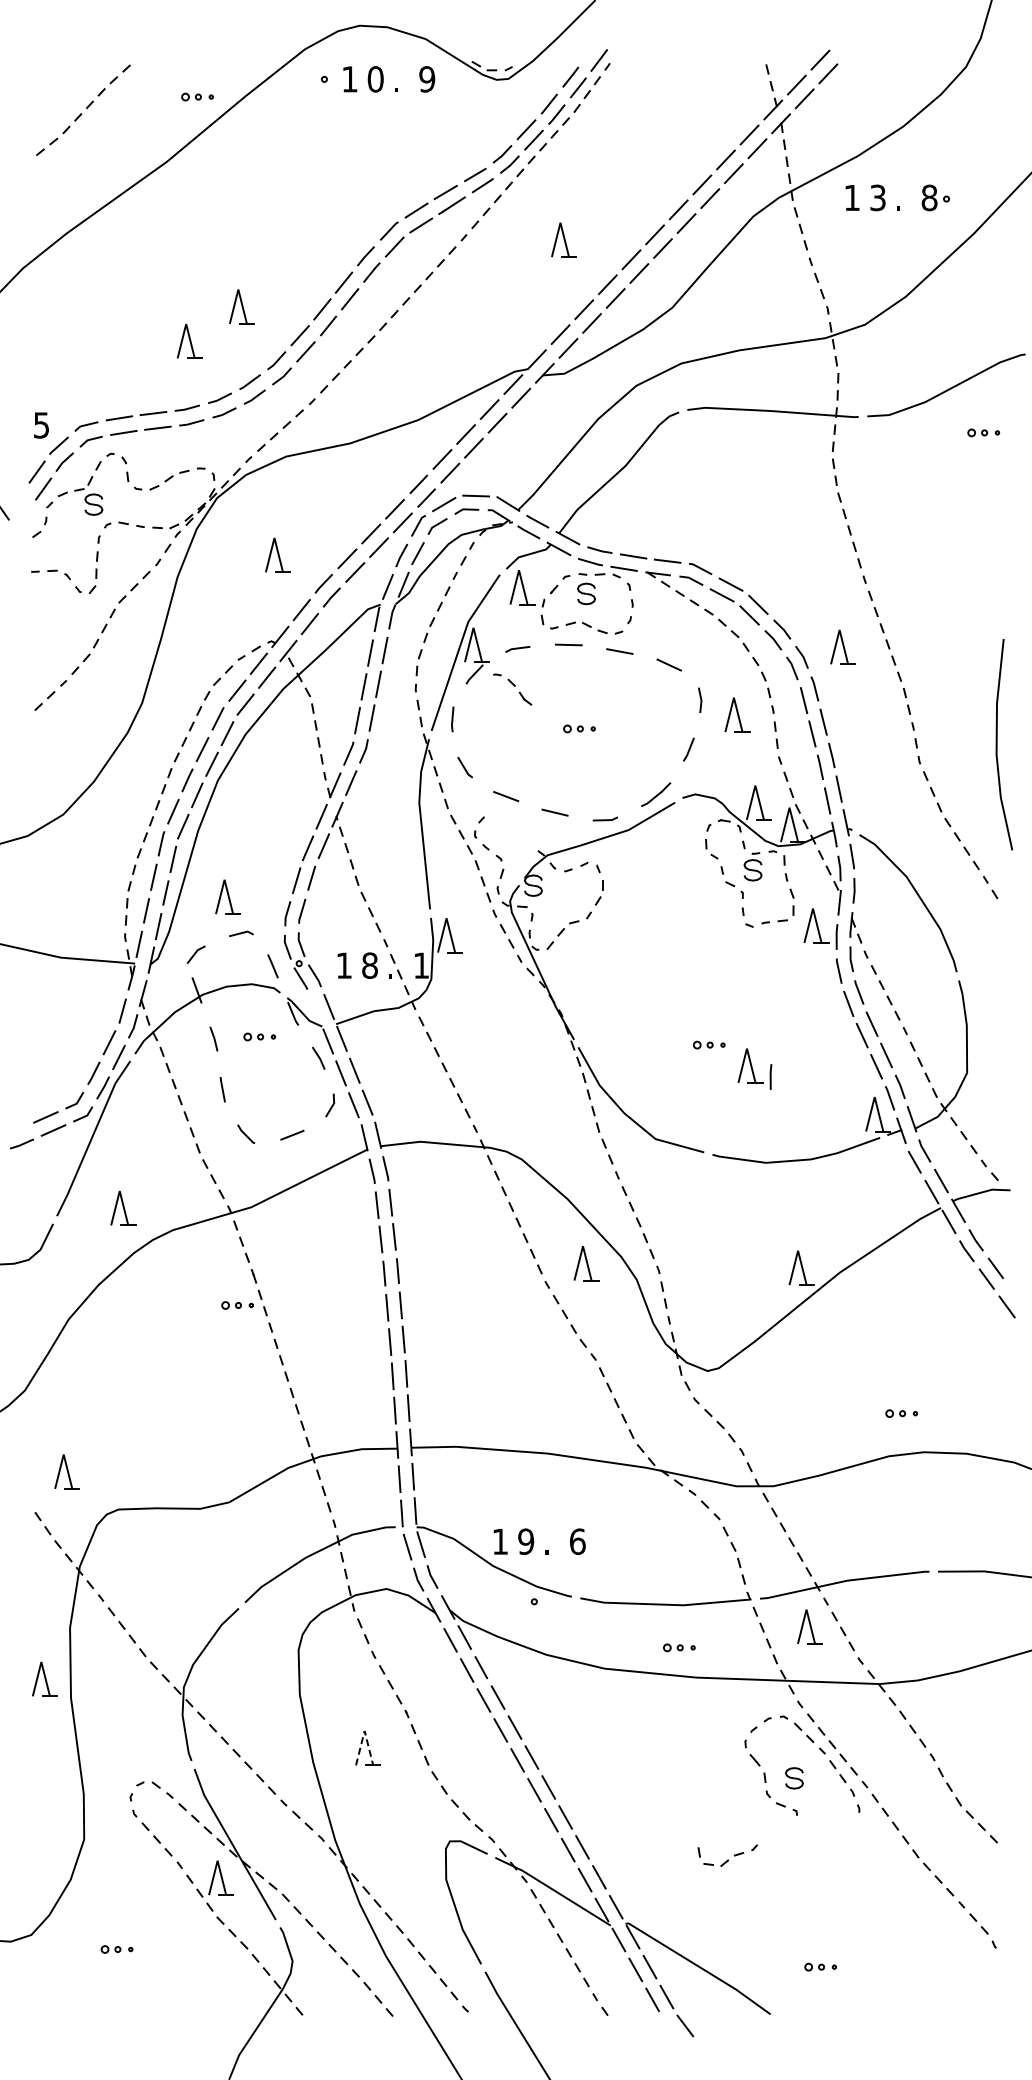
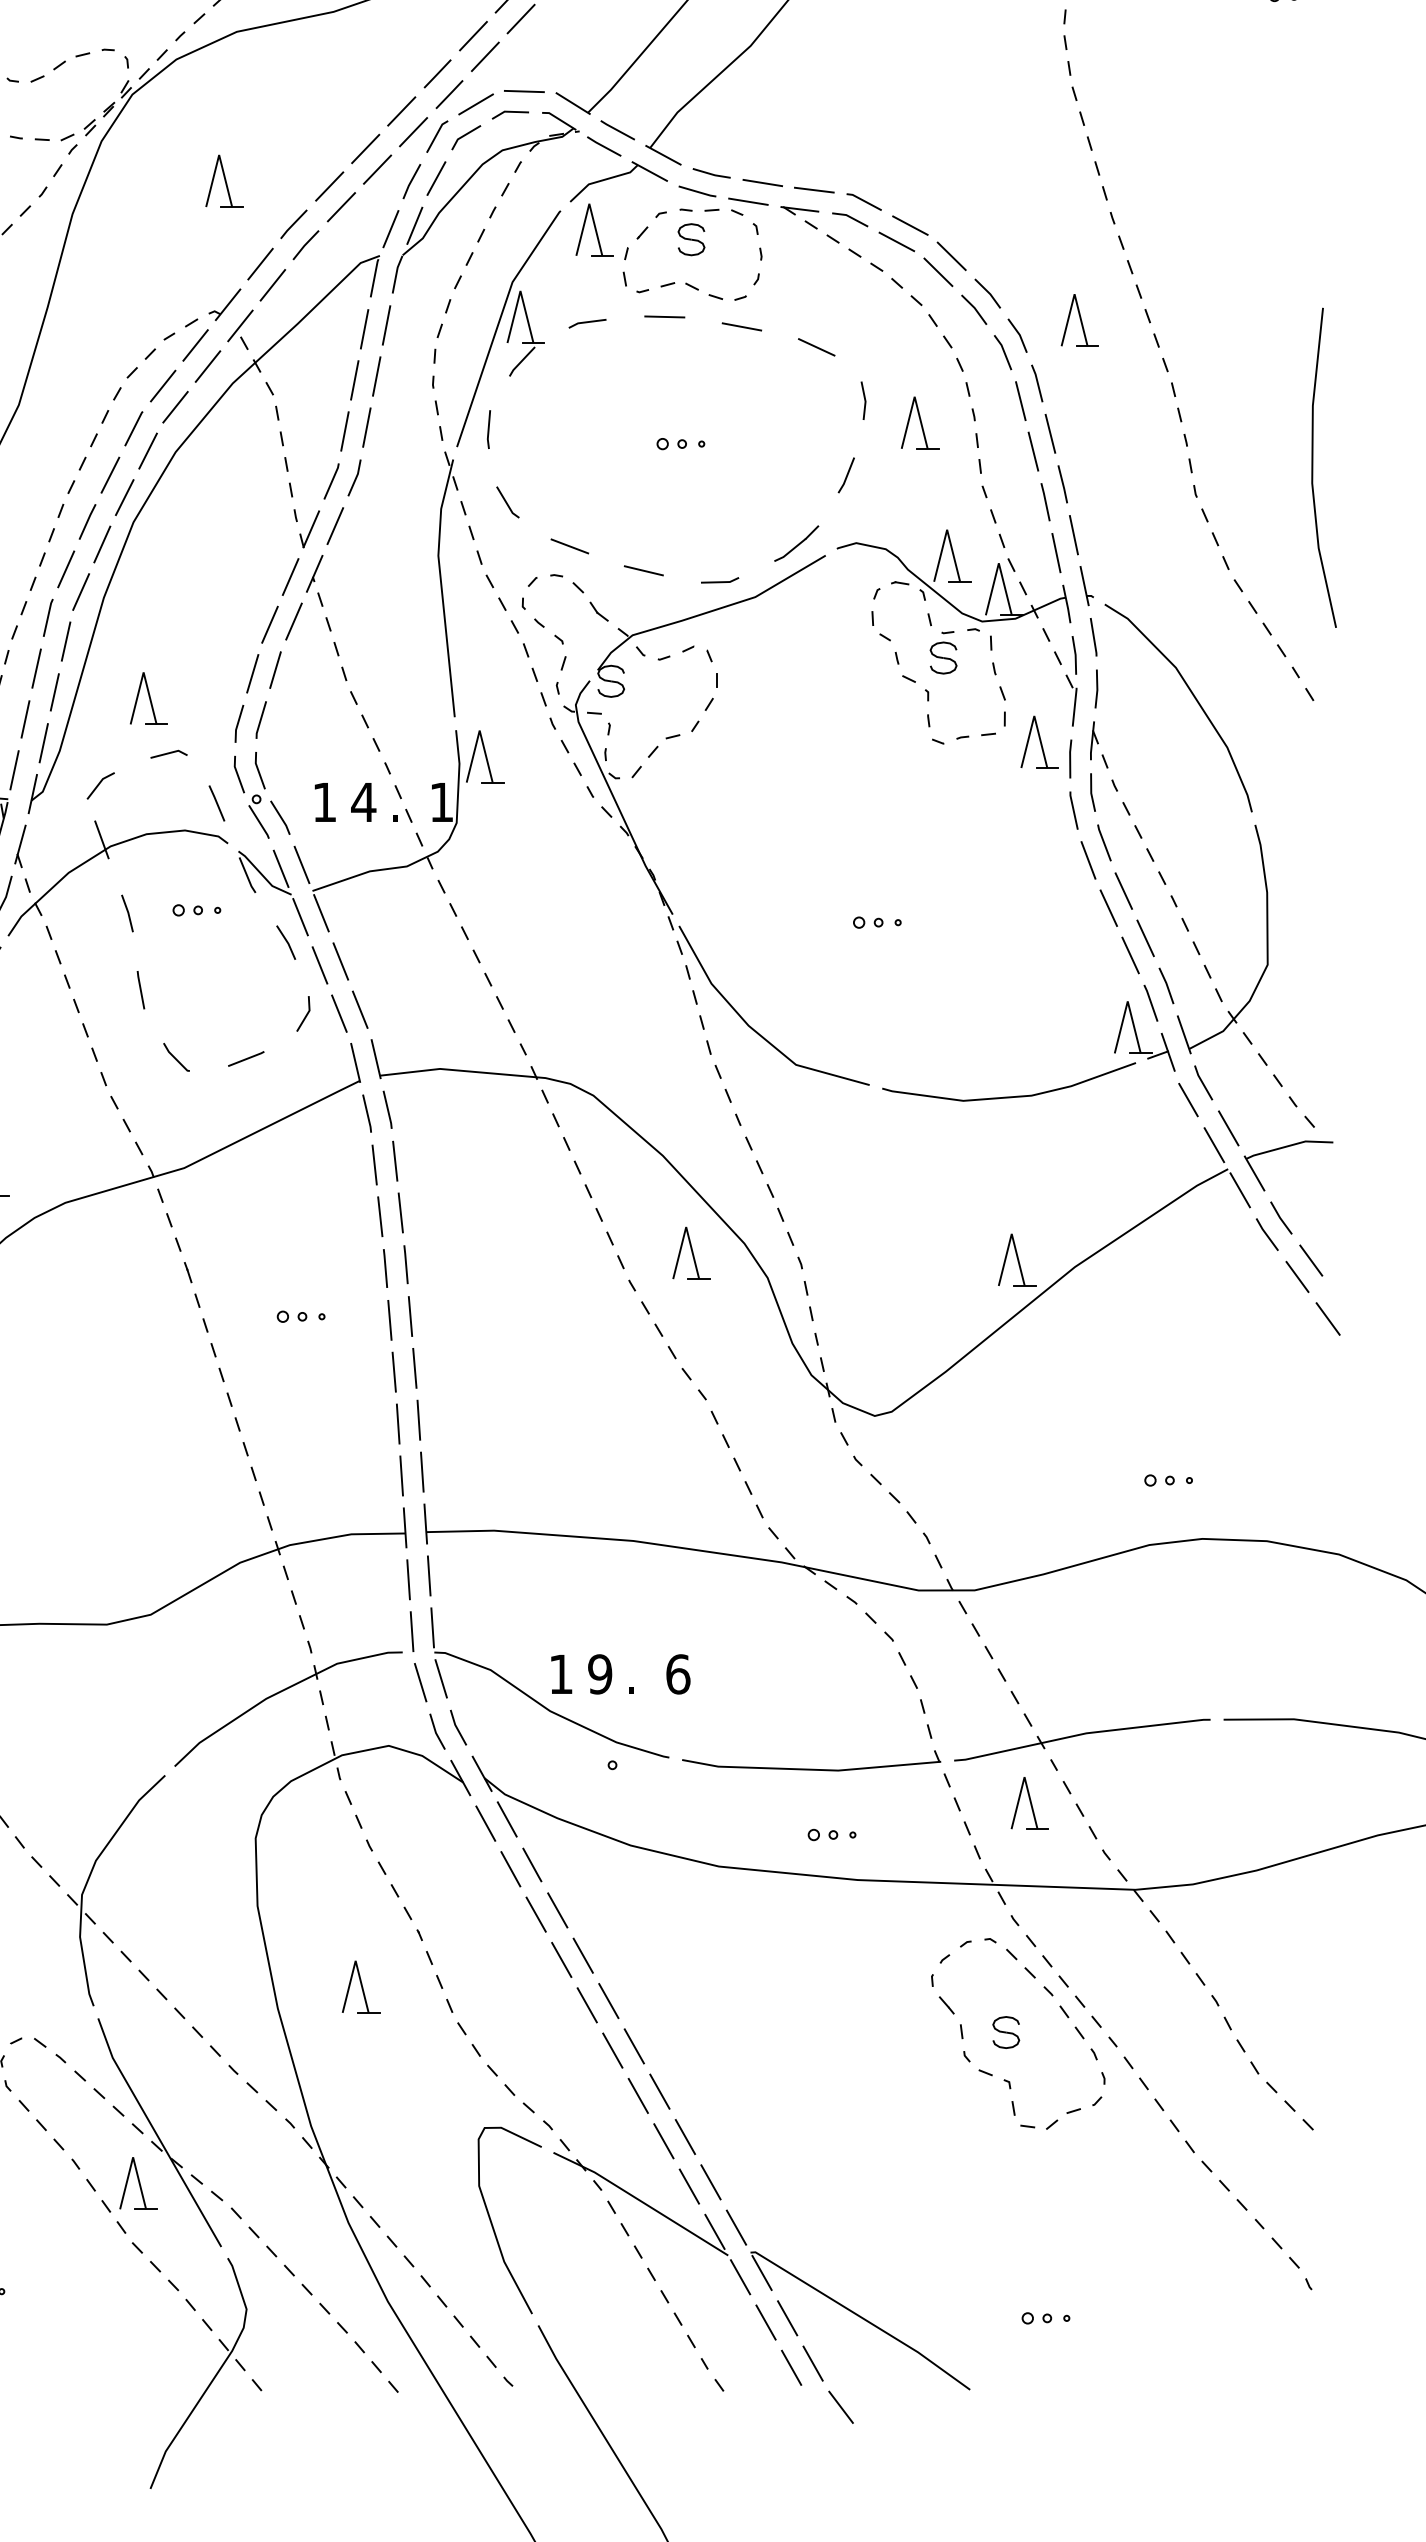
part: (512, 689) -> (579, 597), moved
text: (369, 965) -> (363, 802), 8 -> 4
line: (315, 1009) -> (281, 868), added
part: (754, 1068) -> (945, 958), removed
part: (237, 1305) -> (300, 1316), moved
line: (364, 1731) -> (355, 1961), dashed -> solid
part: (727, 1855) -> (1056, 2112), moved

